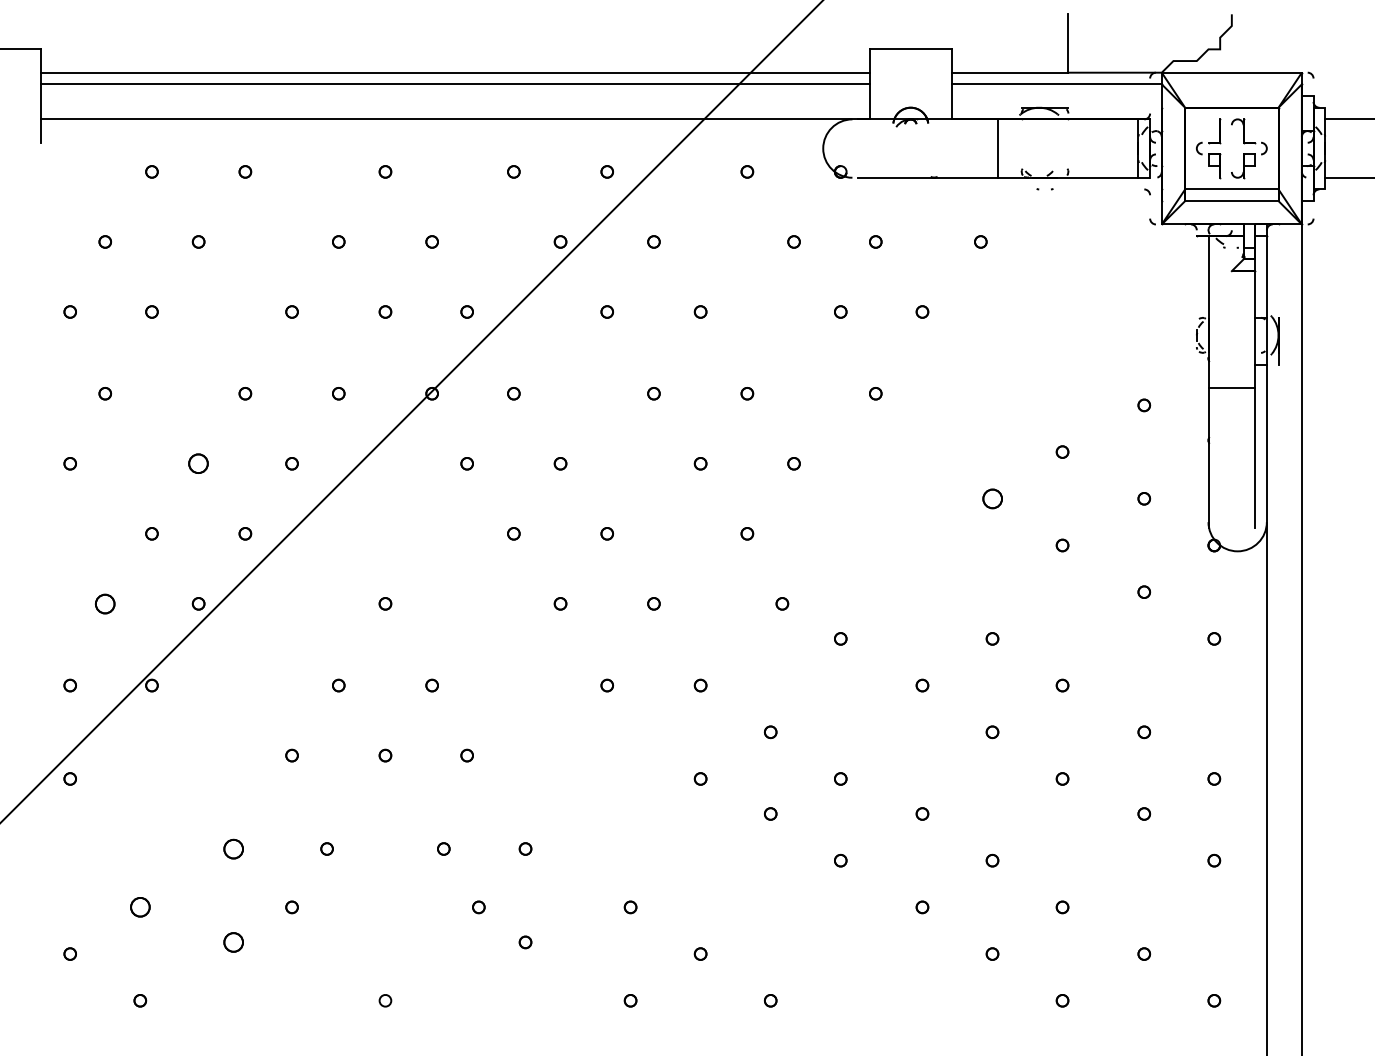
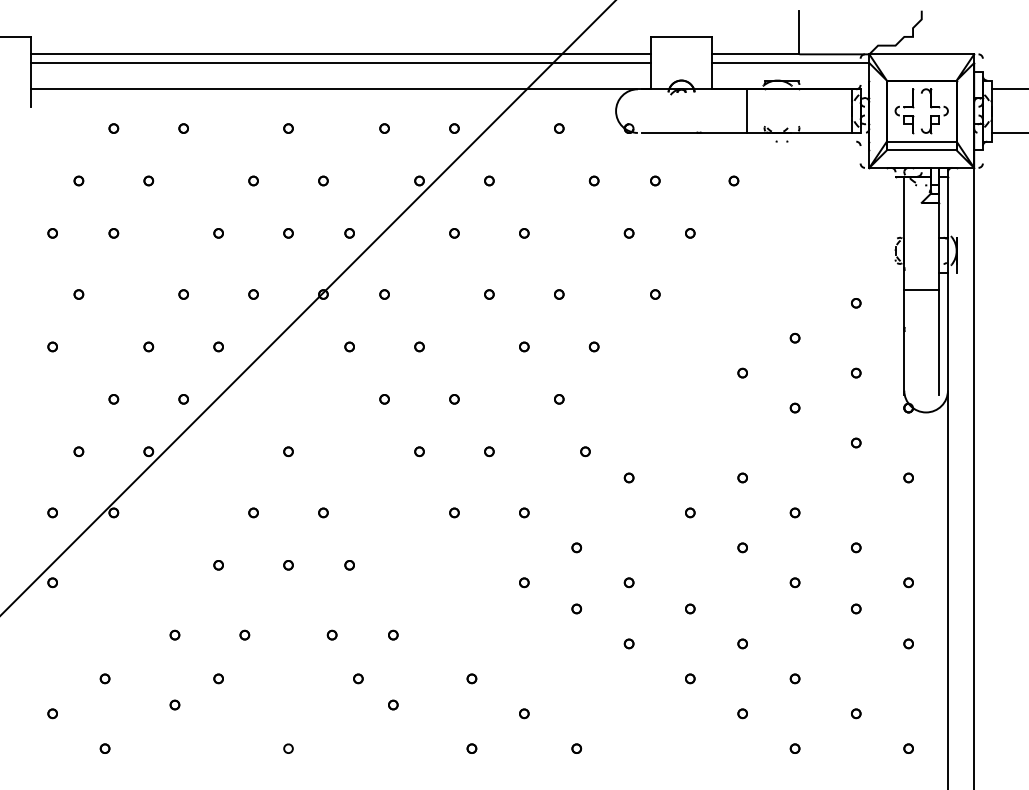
part: (198, 463) -> (148, 346), size x0.62
part: (992, 497) -> (742, 372), size x0.62
part: (104, 603) -> (78, 451), size x0.62
part: (233, 848) -> (174, 634), size x0.62
part: (139, 906) -> (104, 678), size x0.62
part: (233, 941) -> (174, 704), size x0.62

